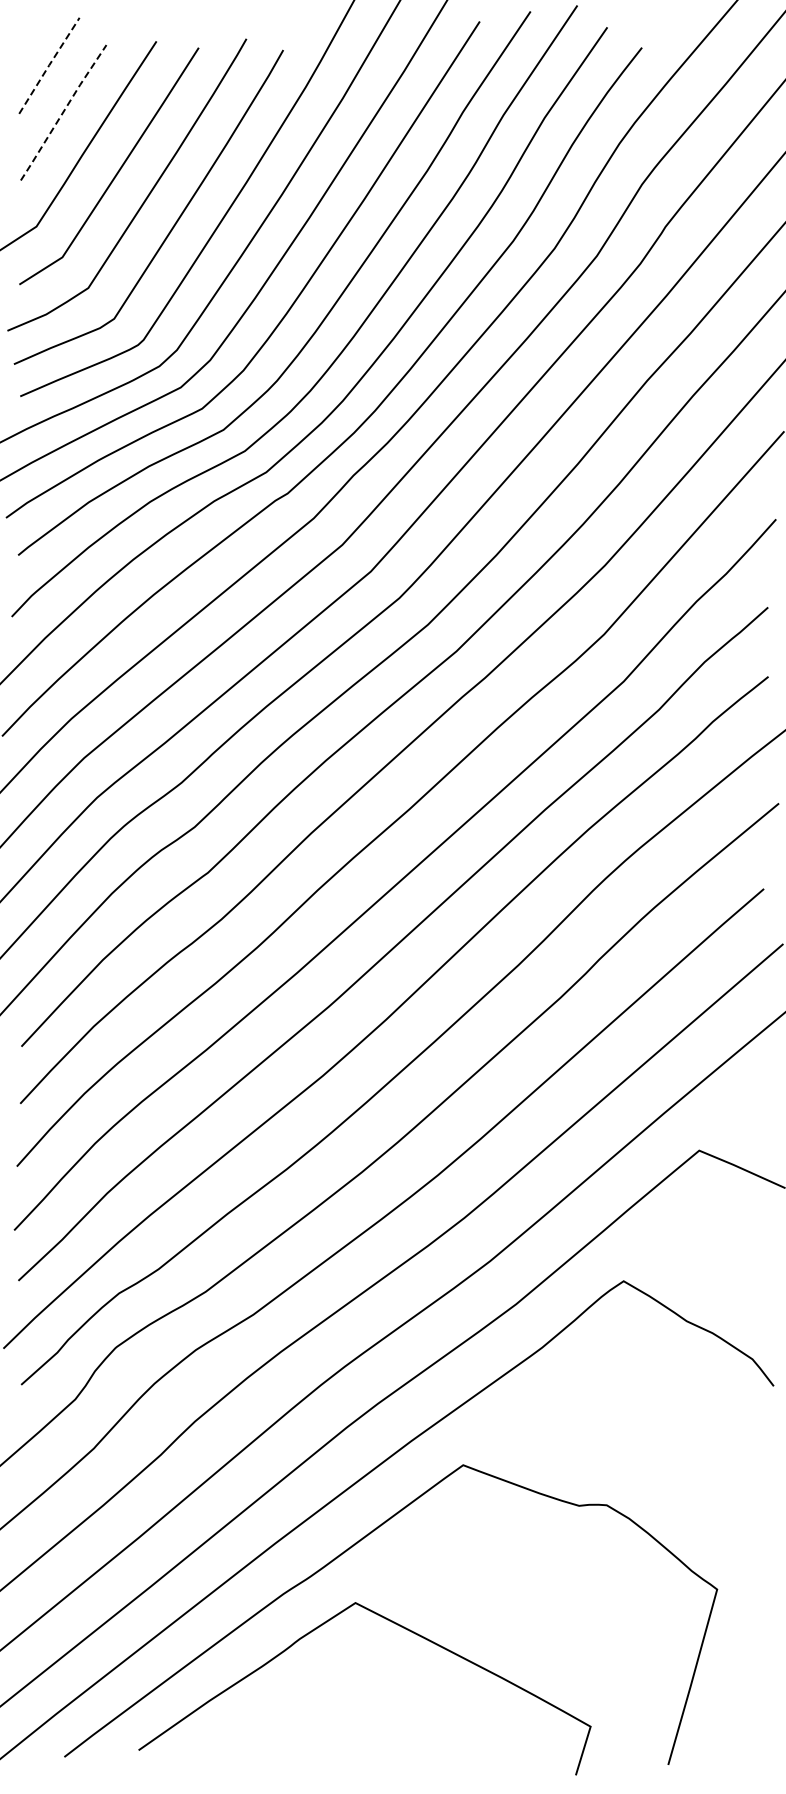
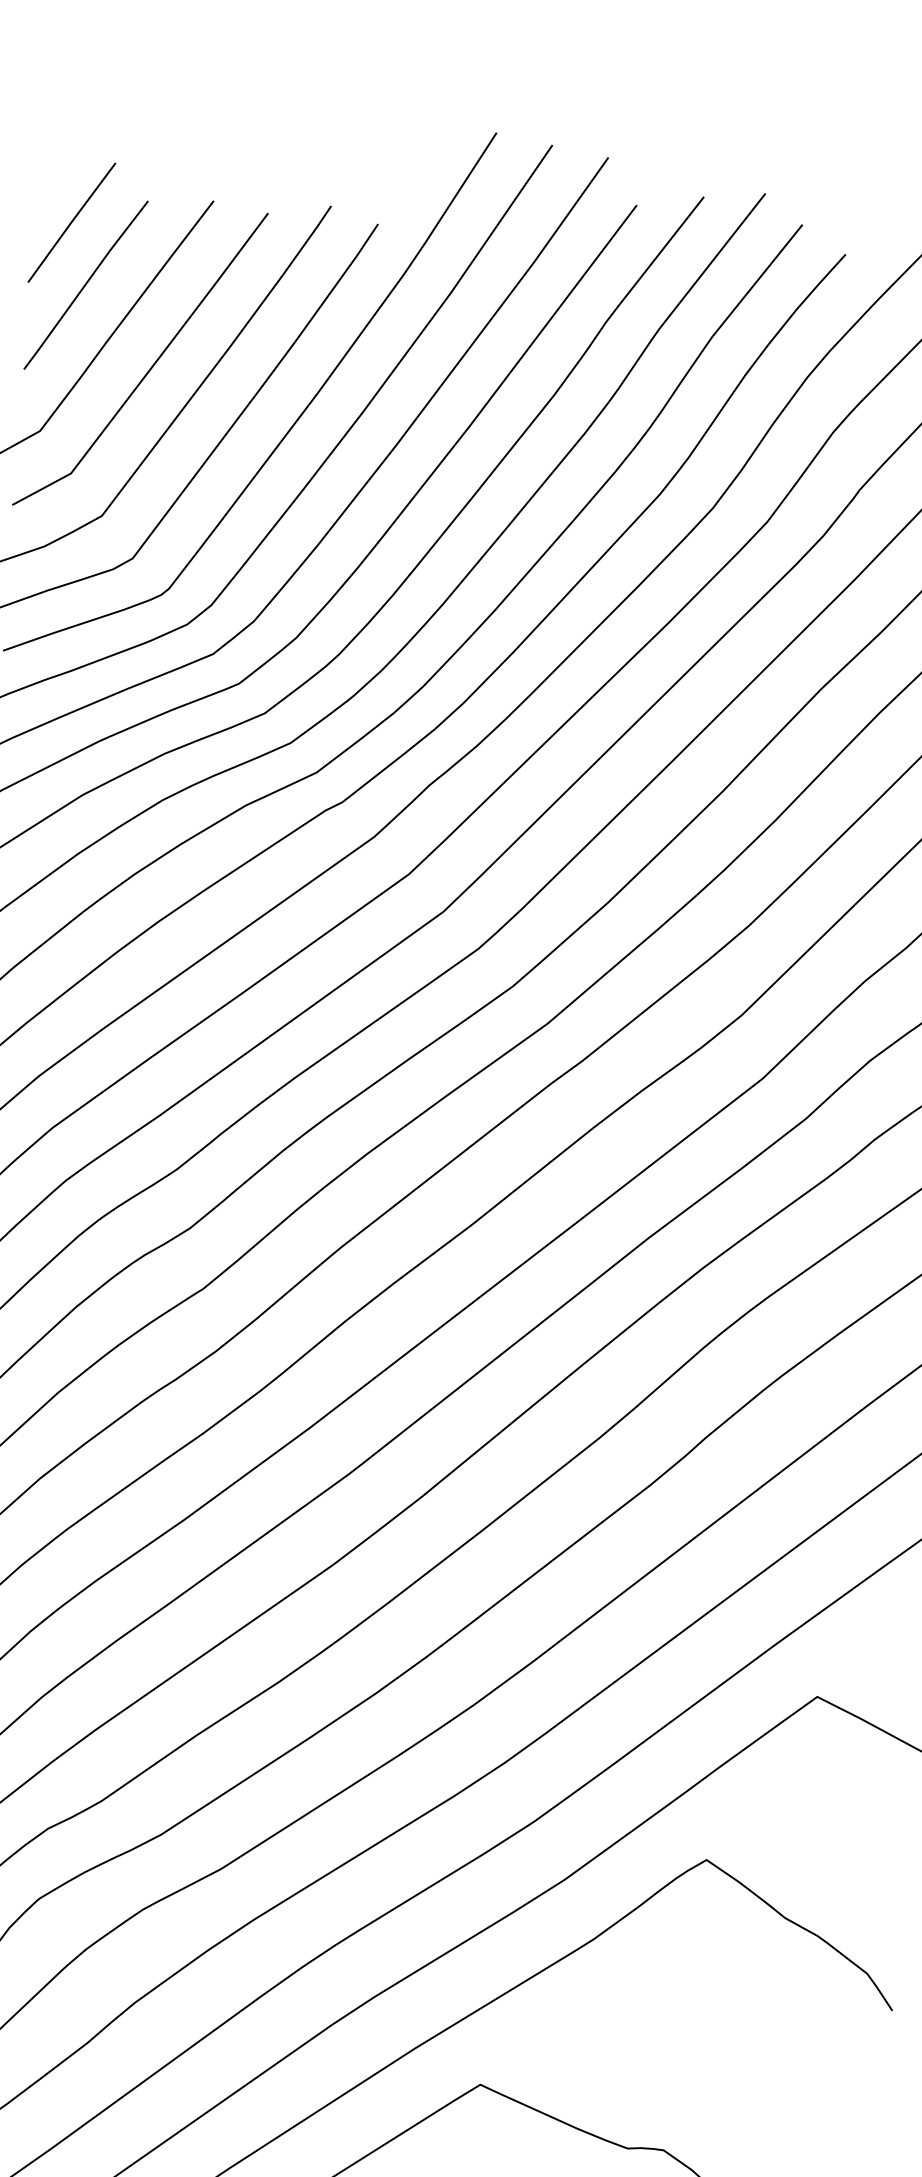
line: (49, 65) -> (72, 222), dashed -> solid
line: (62, 112) -> (84, 284), dashed -> solid

